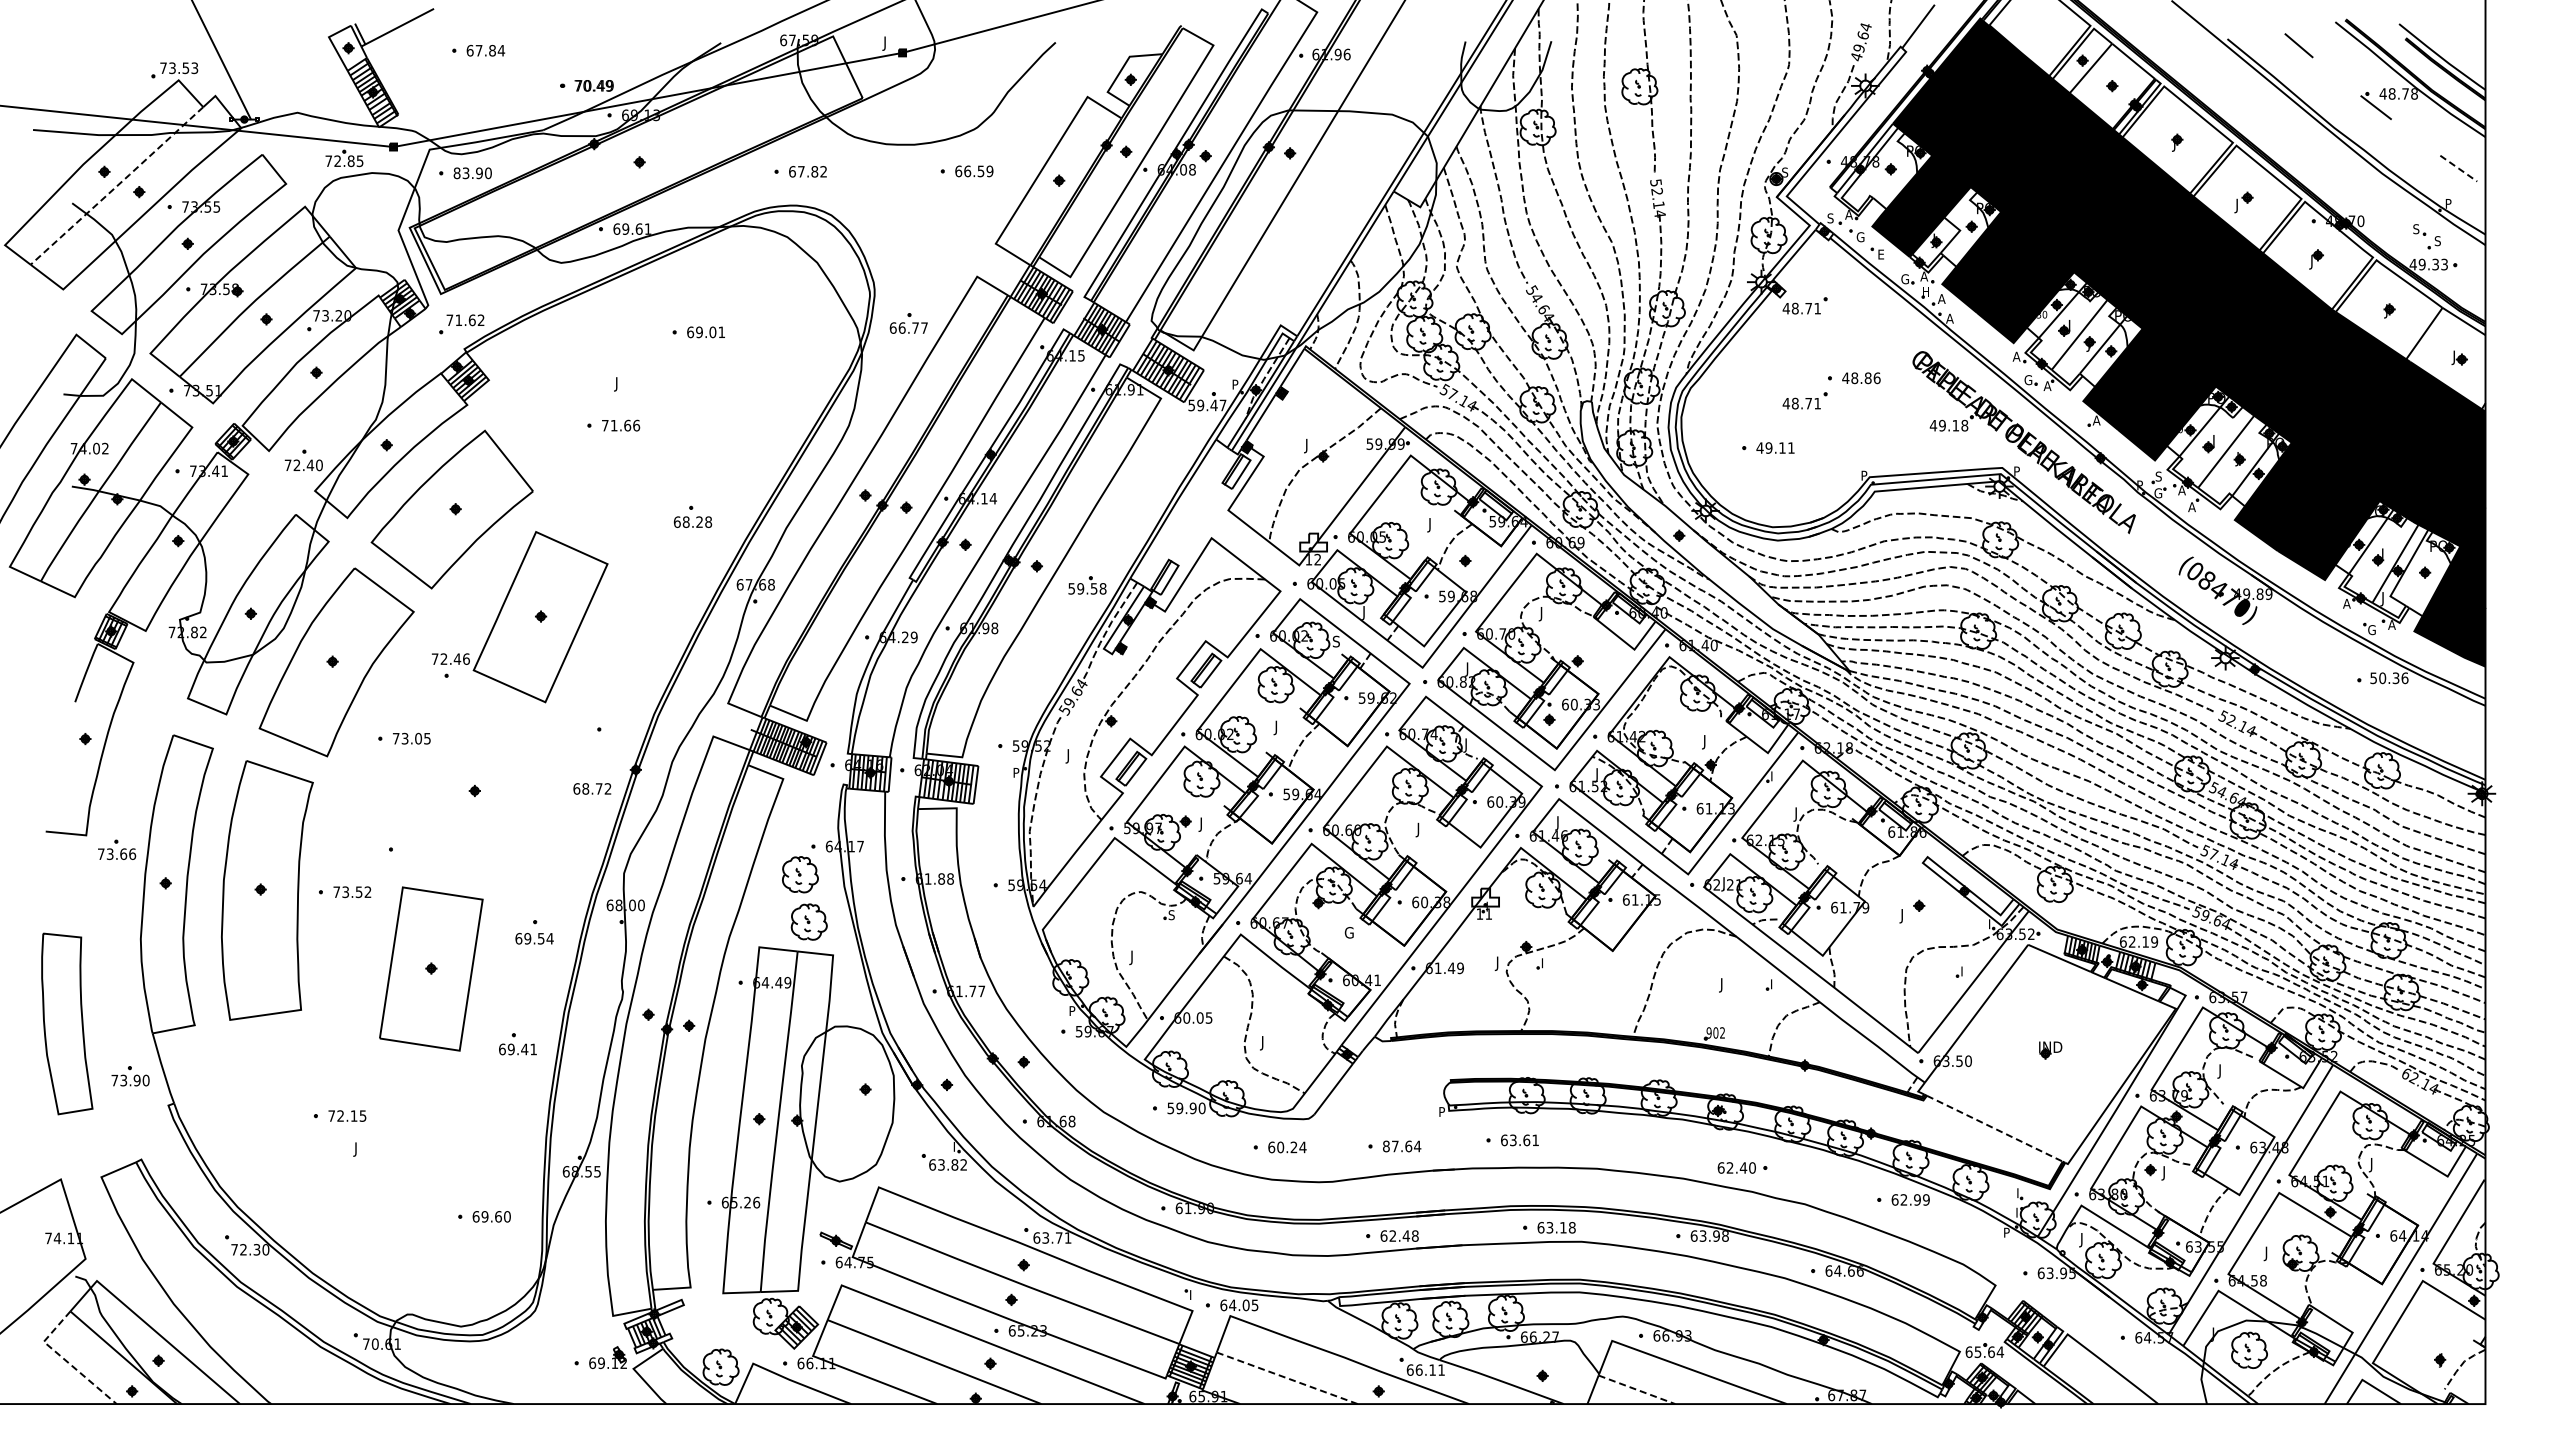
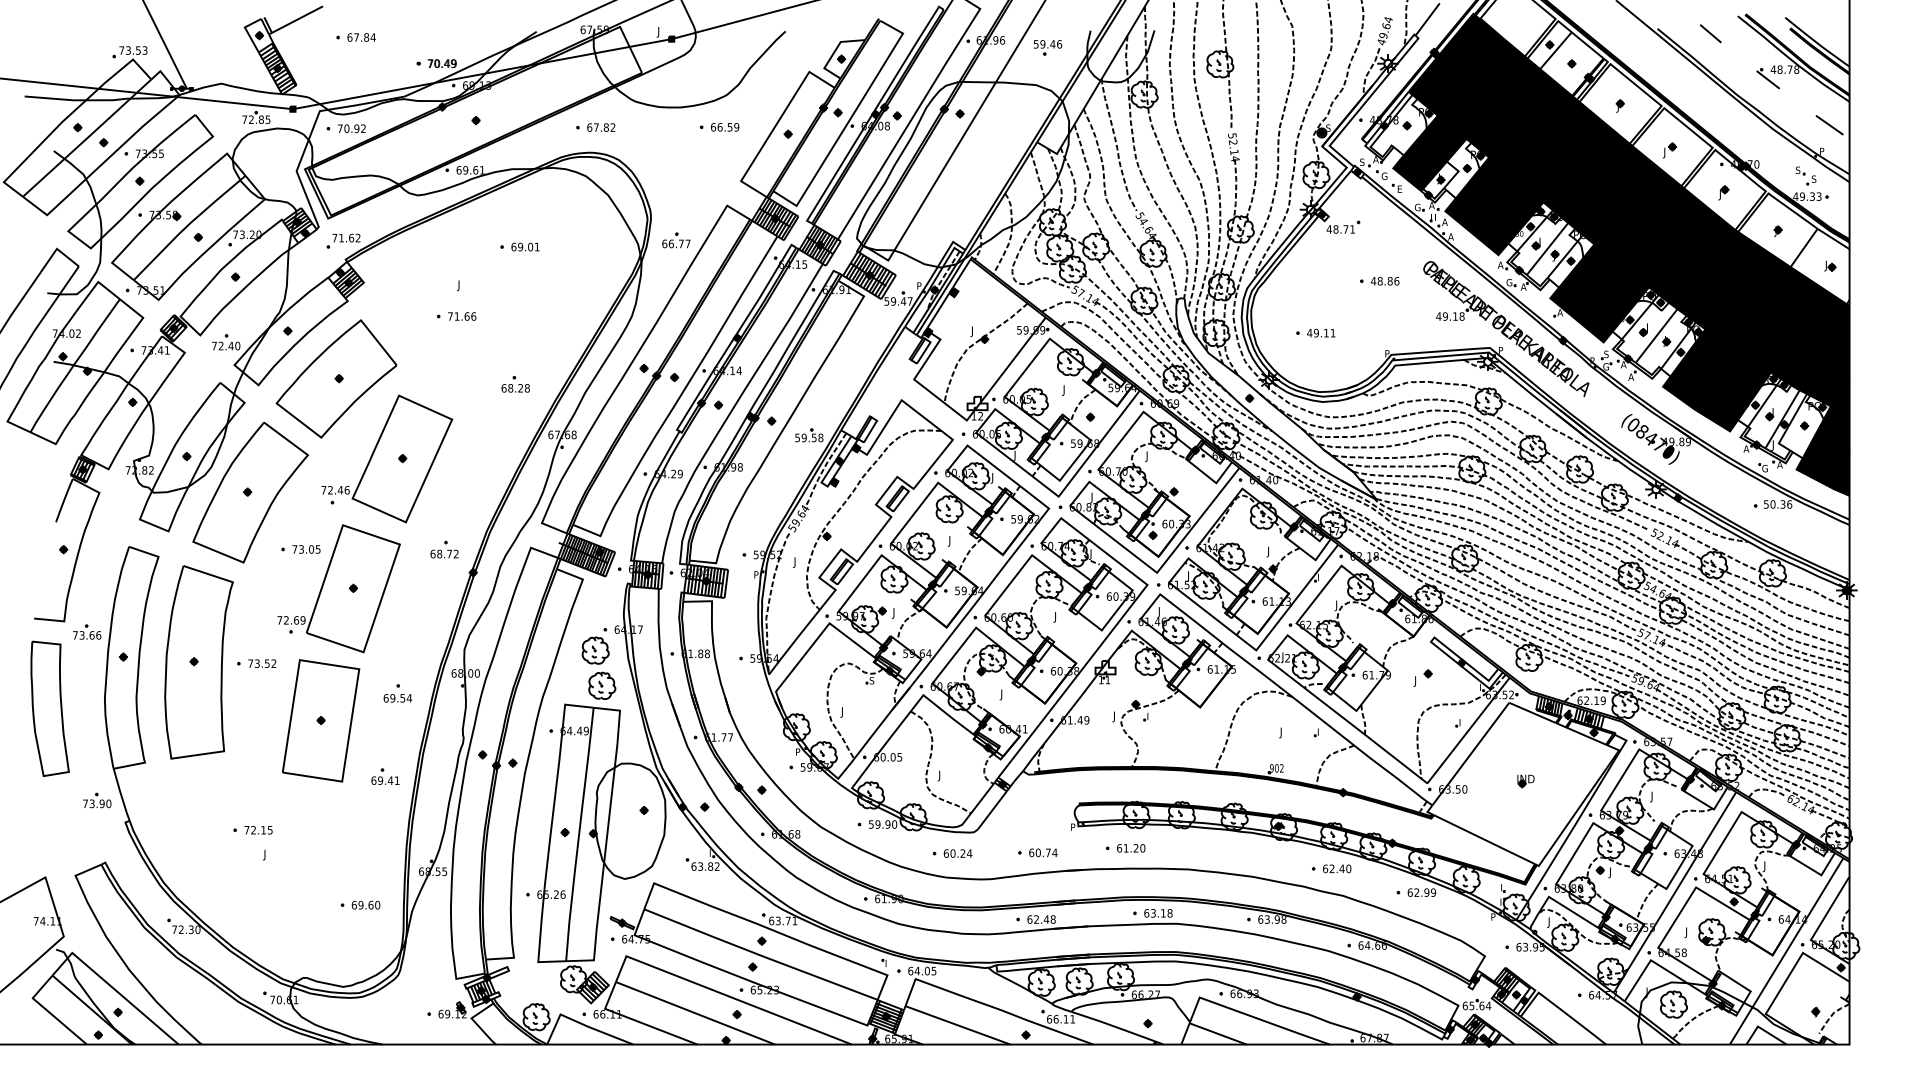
part: (1408, 64) -> (1048, 47), added
line: (2458, 168) -> (1829, 125), dashed -> solid
text: (472, 173) -> (351, 128), 83.90 -> 70.92
line: (117, 185) -> (87, 137), dashed -> solid
part: (1804, 400) -> (1342, 297), removed
text: (1335, 642) -> (993, 477), S -> J
text: (592, 788) -> (444, 553), moved
part: (455, 791) -> (339, 588), added
text: (1348, 934) -> (1003, 695), G -> J
part: (67, 1023) -> (50, 708), moved
line: (1995, 1128) -> (1484, 839), dashed -> solid
text: (1524, 1140) -> (1134, 848), 63.61 -> 61.20
text: (1397, 1146) -> (1039, 852), 87.64 -> 60.74
text: (1736, 1167) -> (1336, 868), moved
line: (64, 1359) -> (48, 1011), dashed -> solid
line: (1287, 1378) -> (958, 1025), dashed -> solid
line: (1636, 1389) -> (1217, 1033), dashed -> solid

